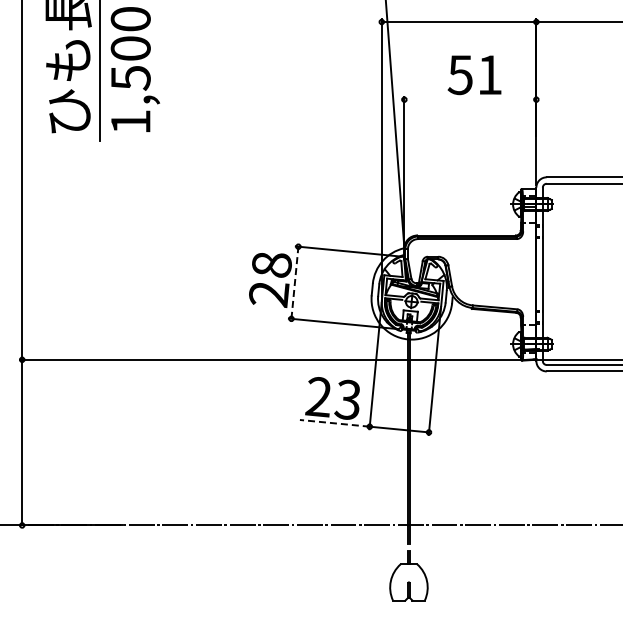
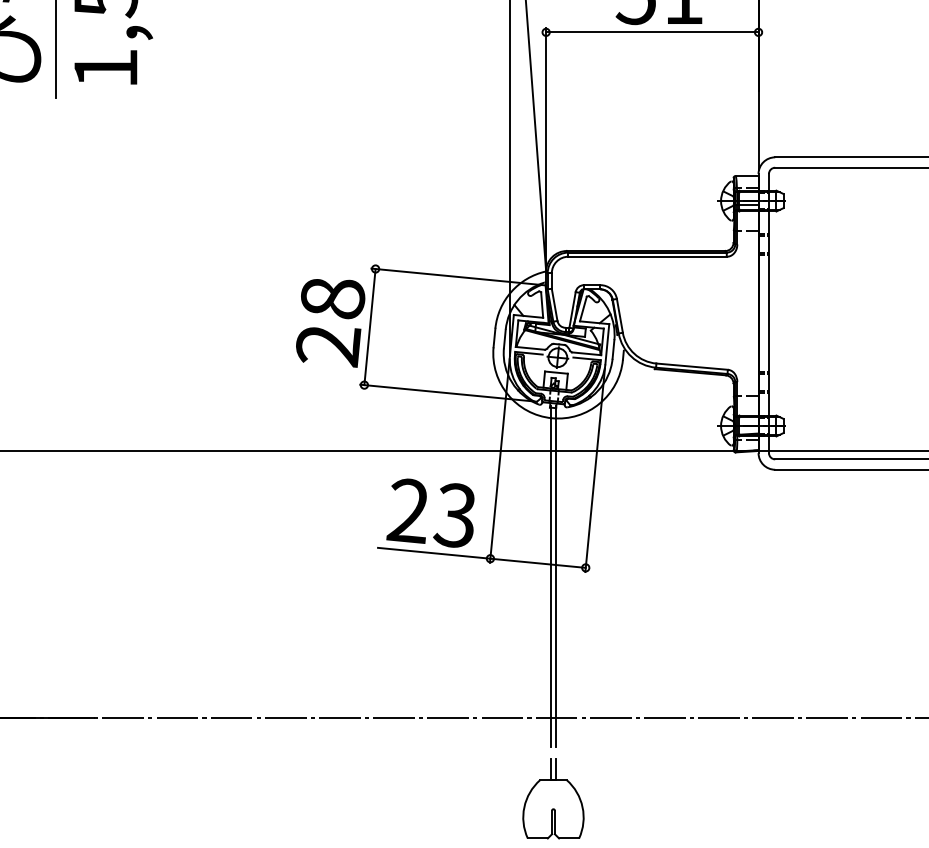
line: (470, 99) -> (652, 32), added
line: (294, 282) -> (369, 326), dashed -> solid
line: (334, 423) -> (433, 553), dashed -> solid

